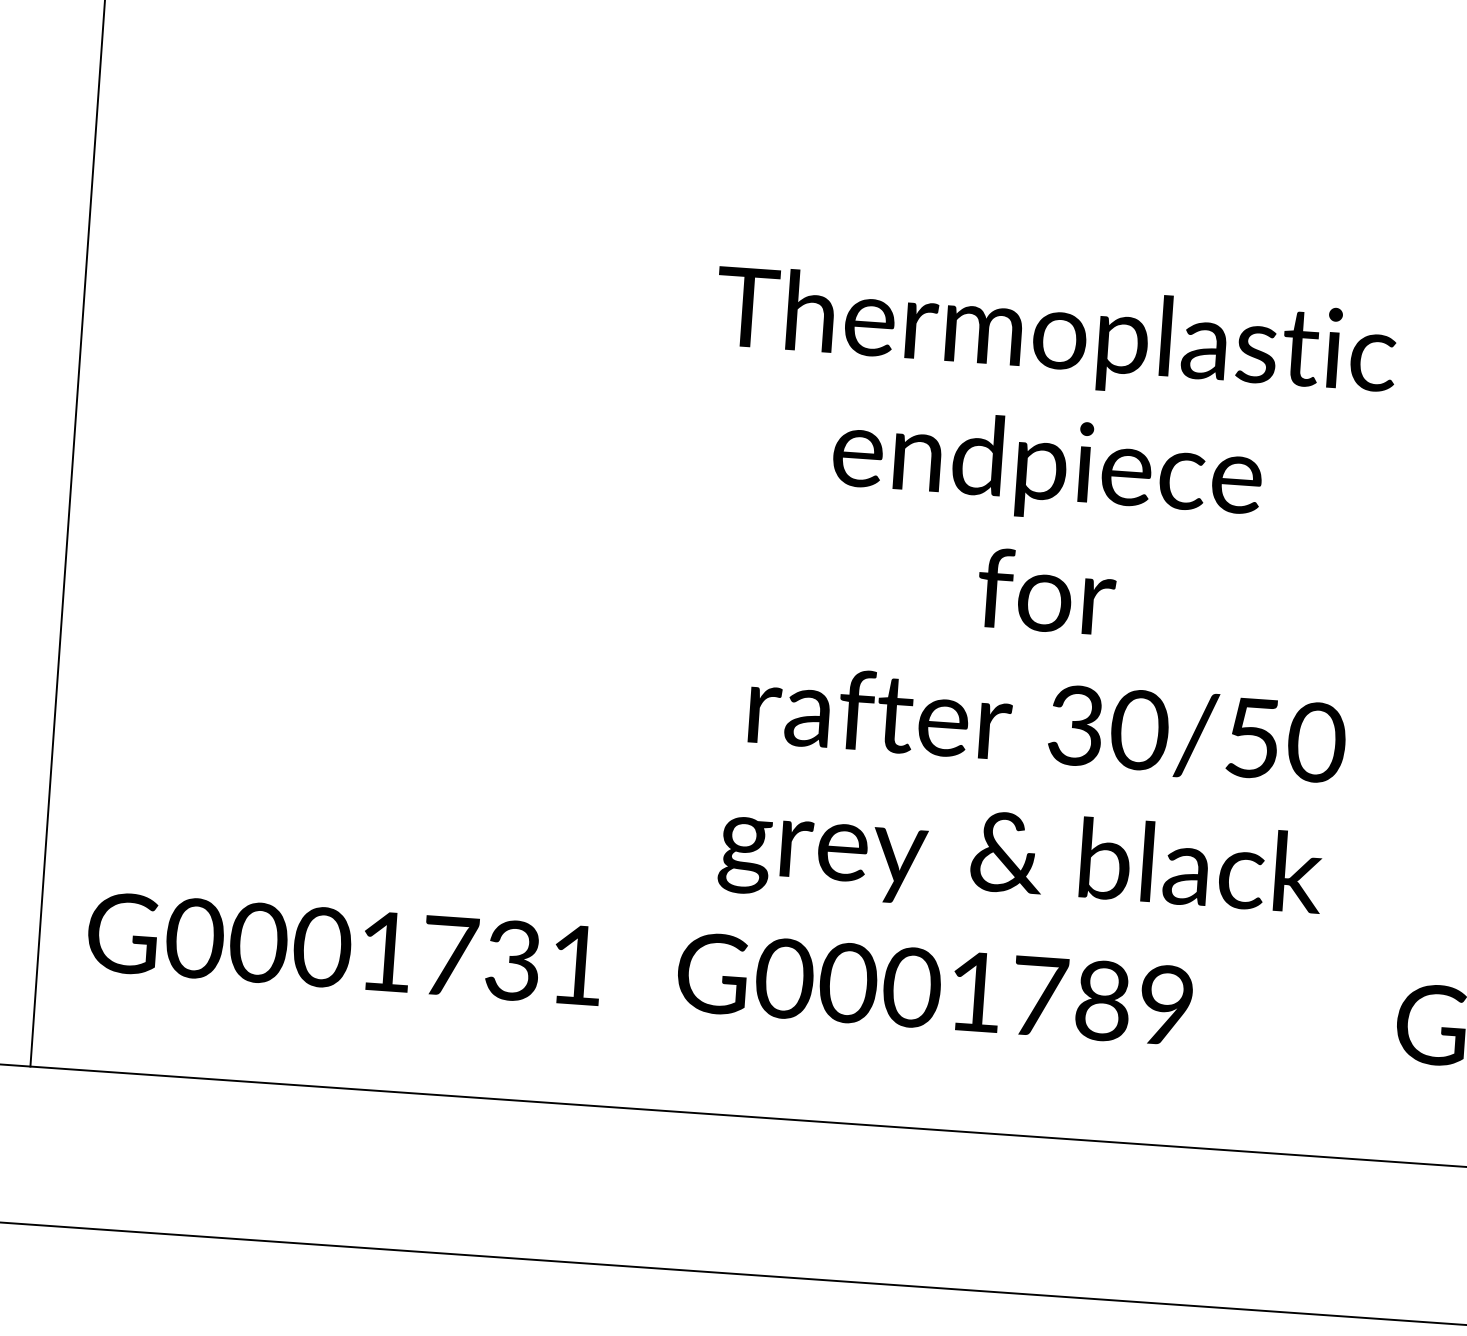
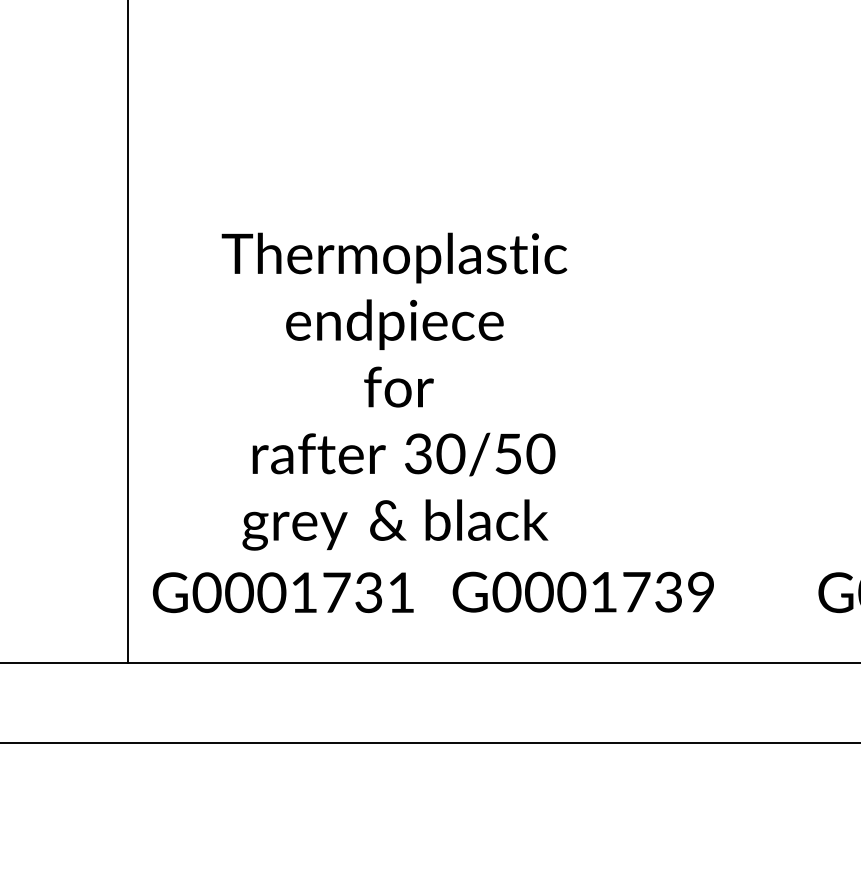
text: (1037, 599) -> (394, 391), moved
text: (1102, 1001) -> (668, 592), G0001789 -> G0001739

